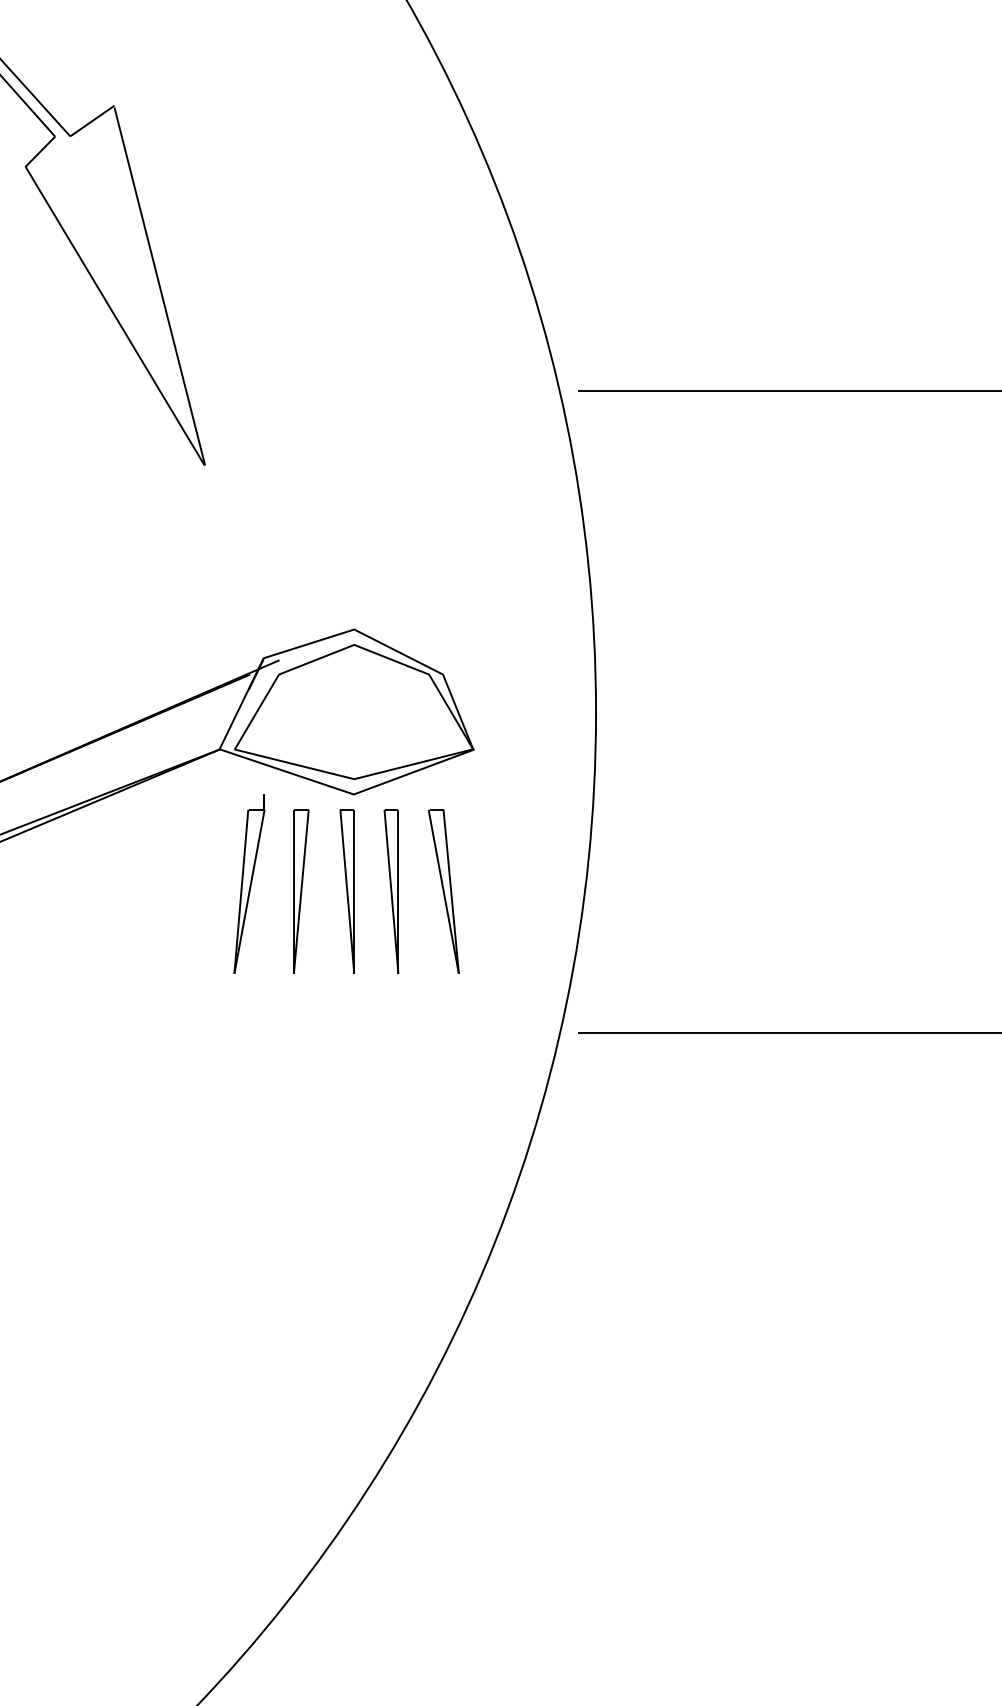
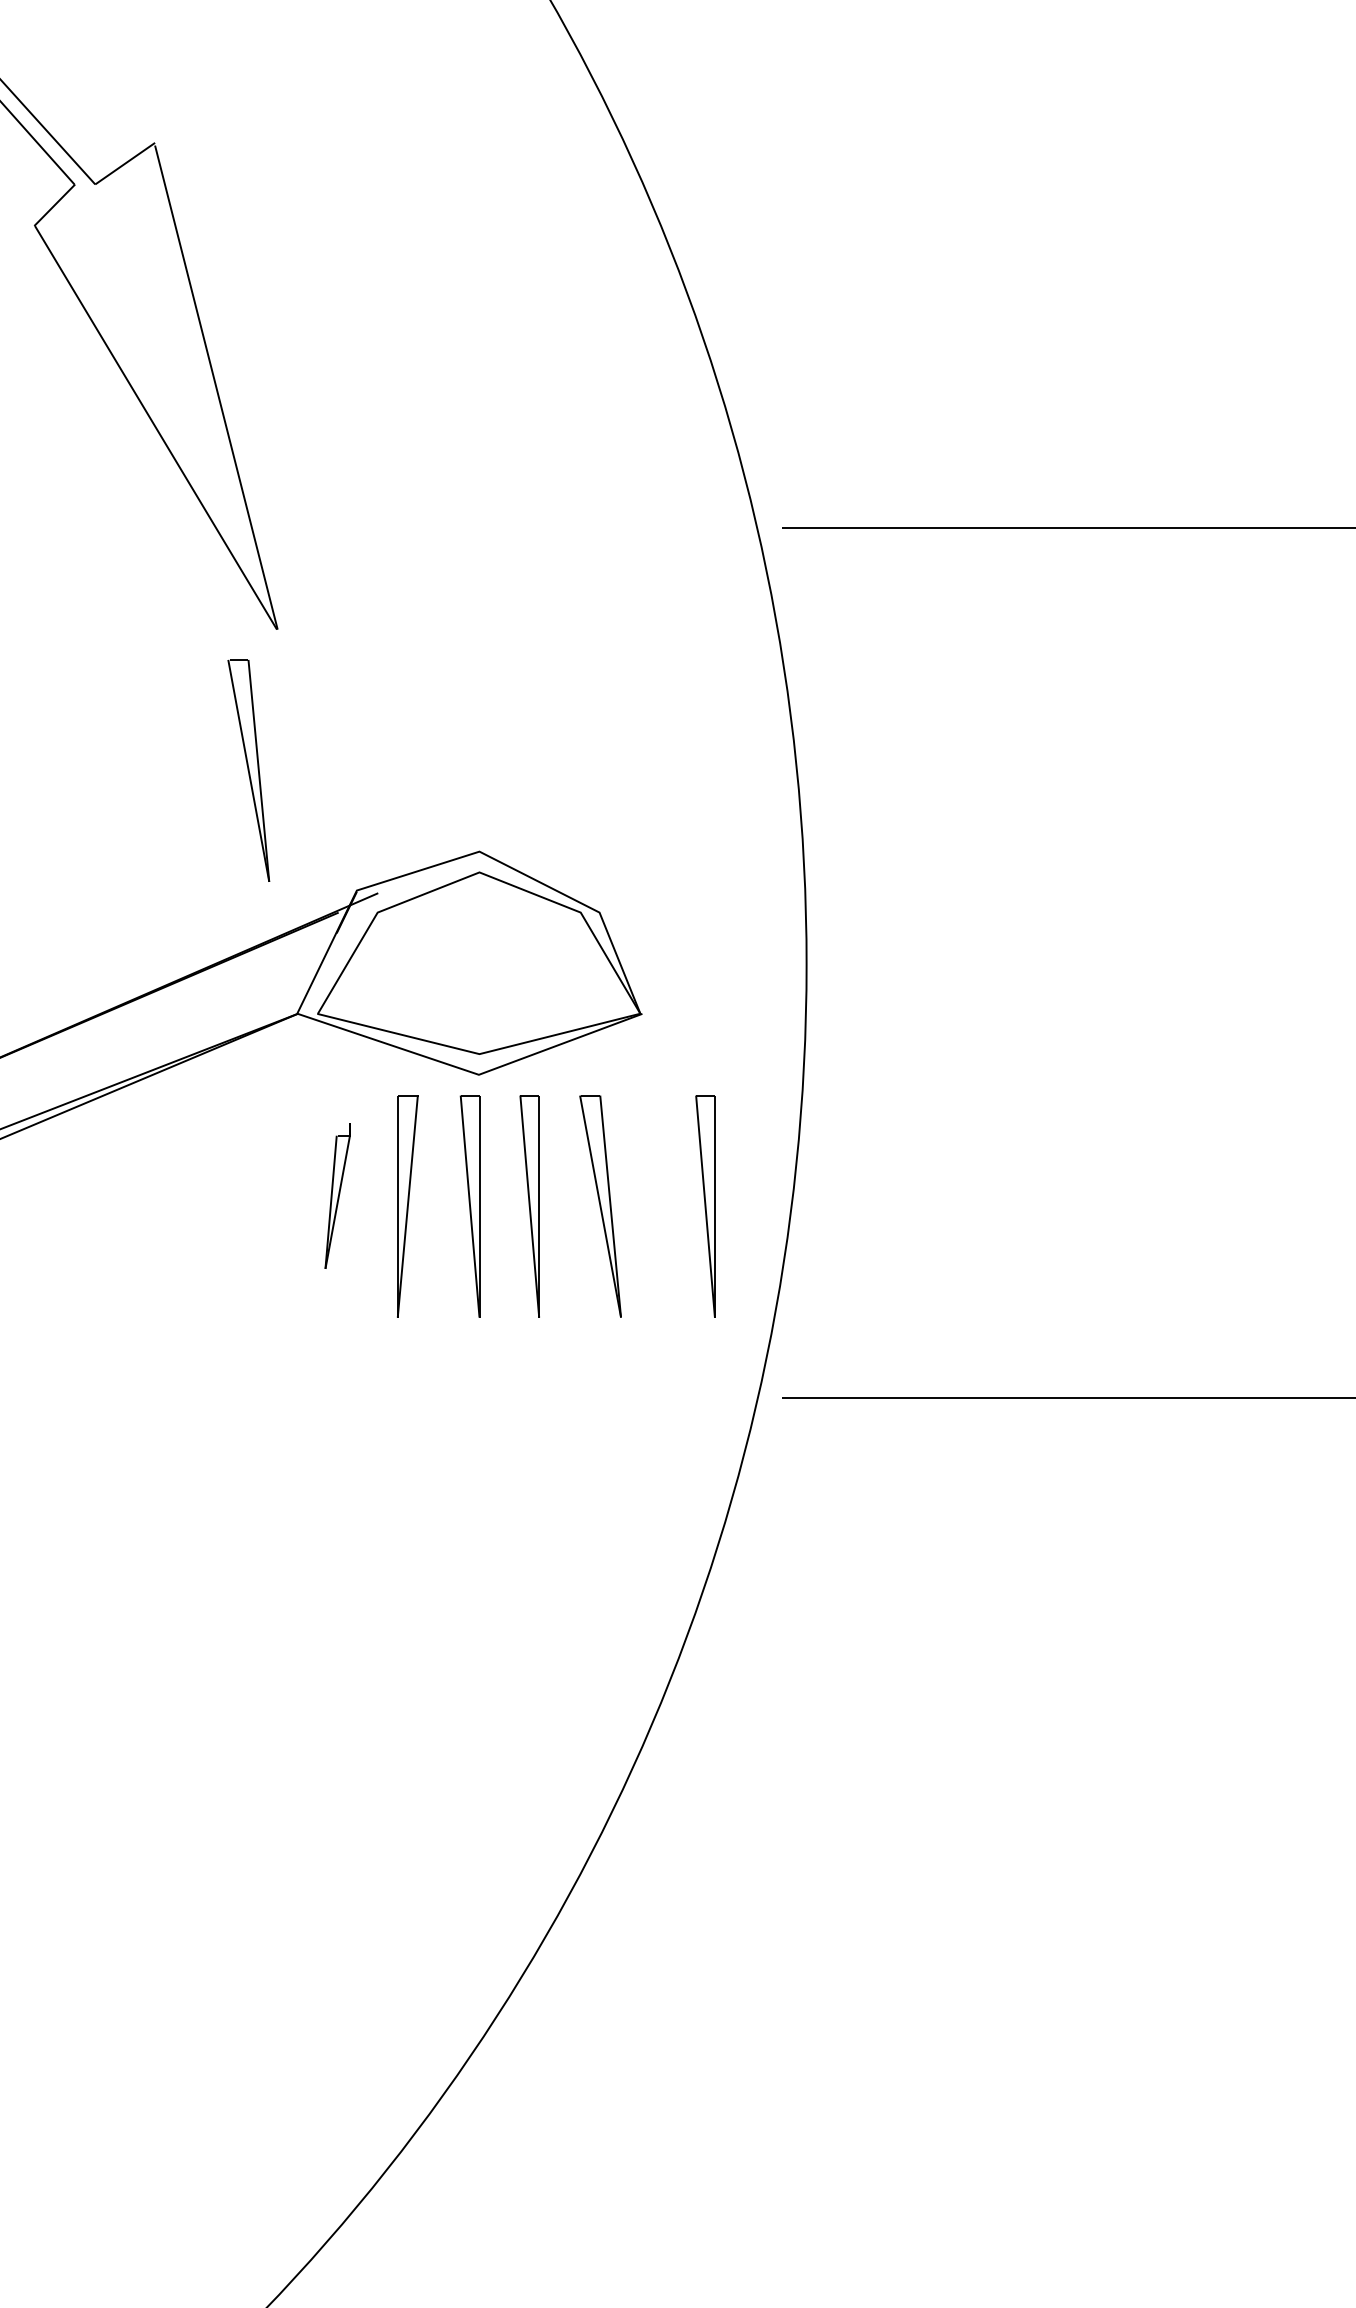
part: (183, 569) -> (248, 770), added
part: (249, 883) -> (337, 1195), size x0.6
part: (521, 891) -> (705, 1206), added

